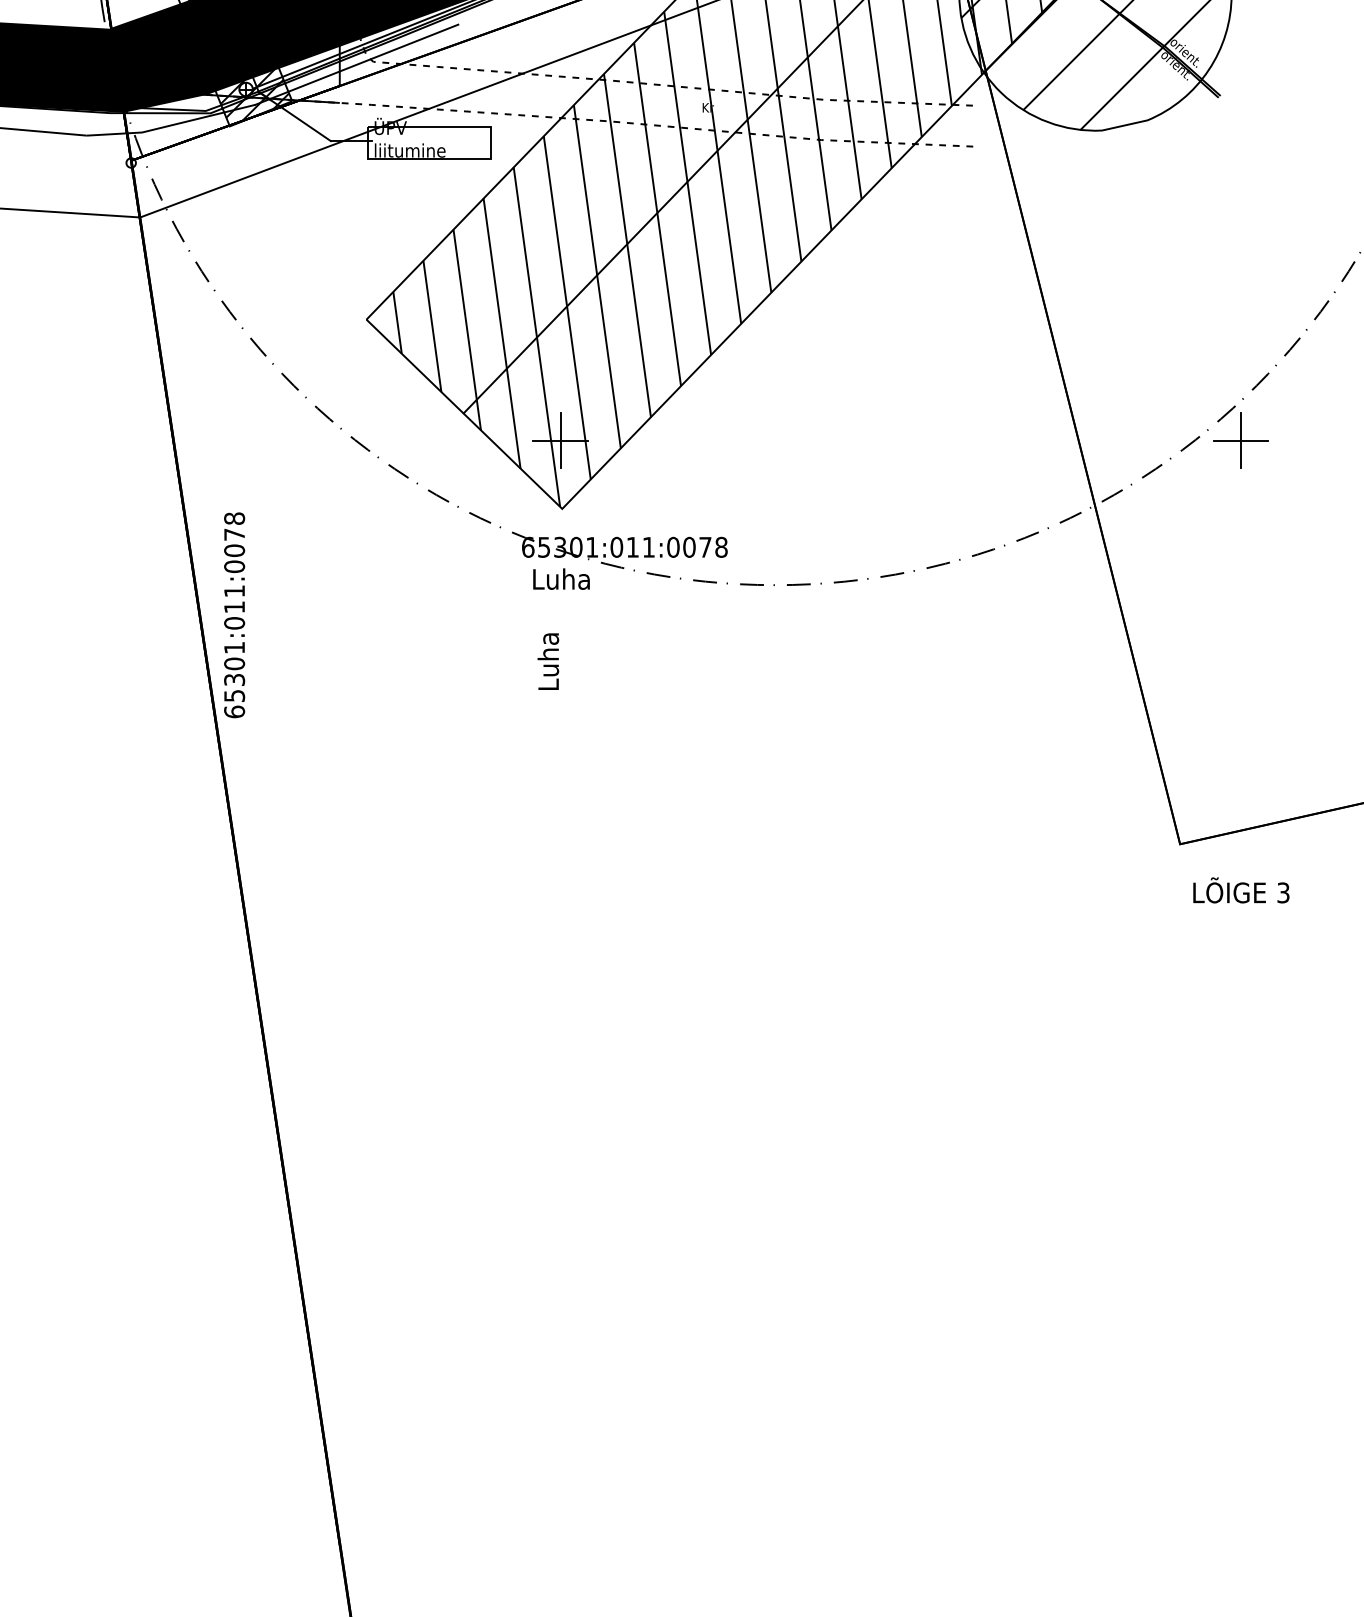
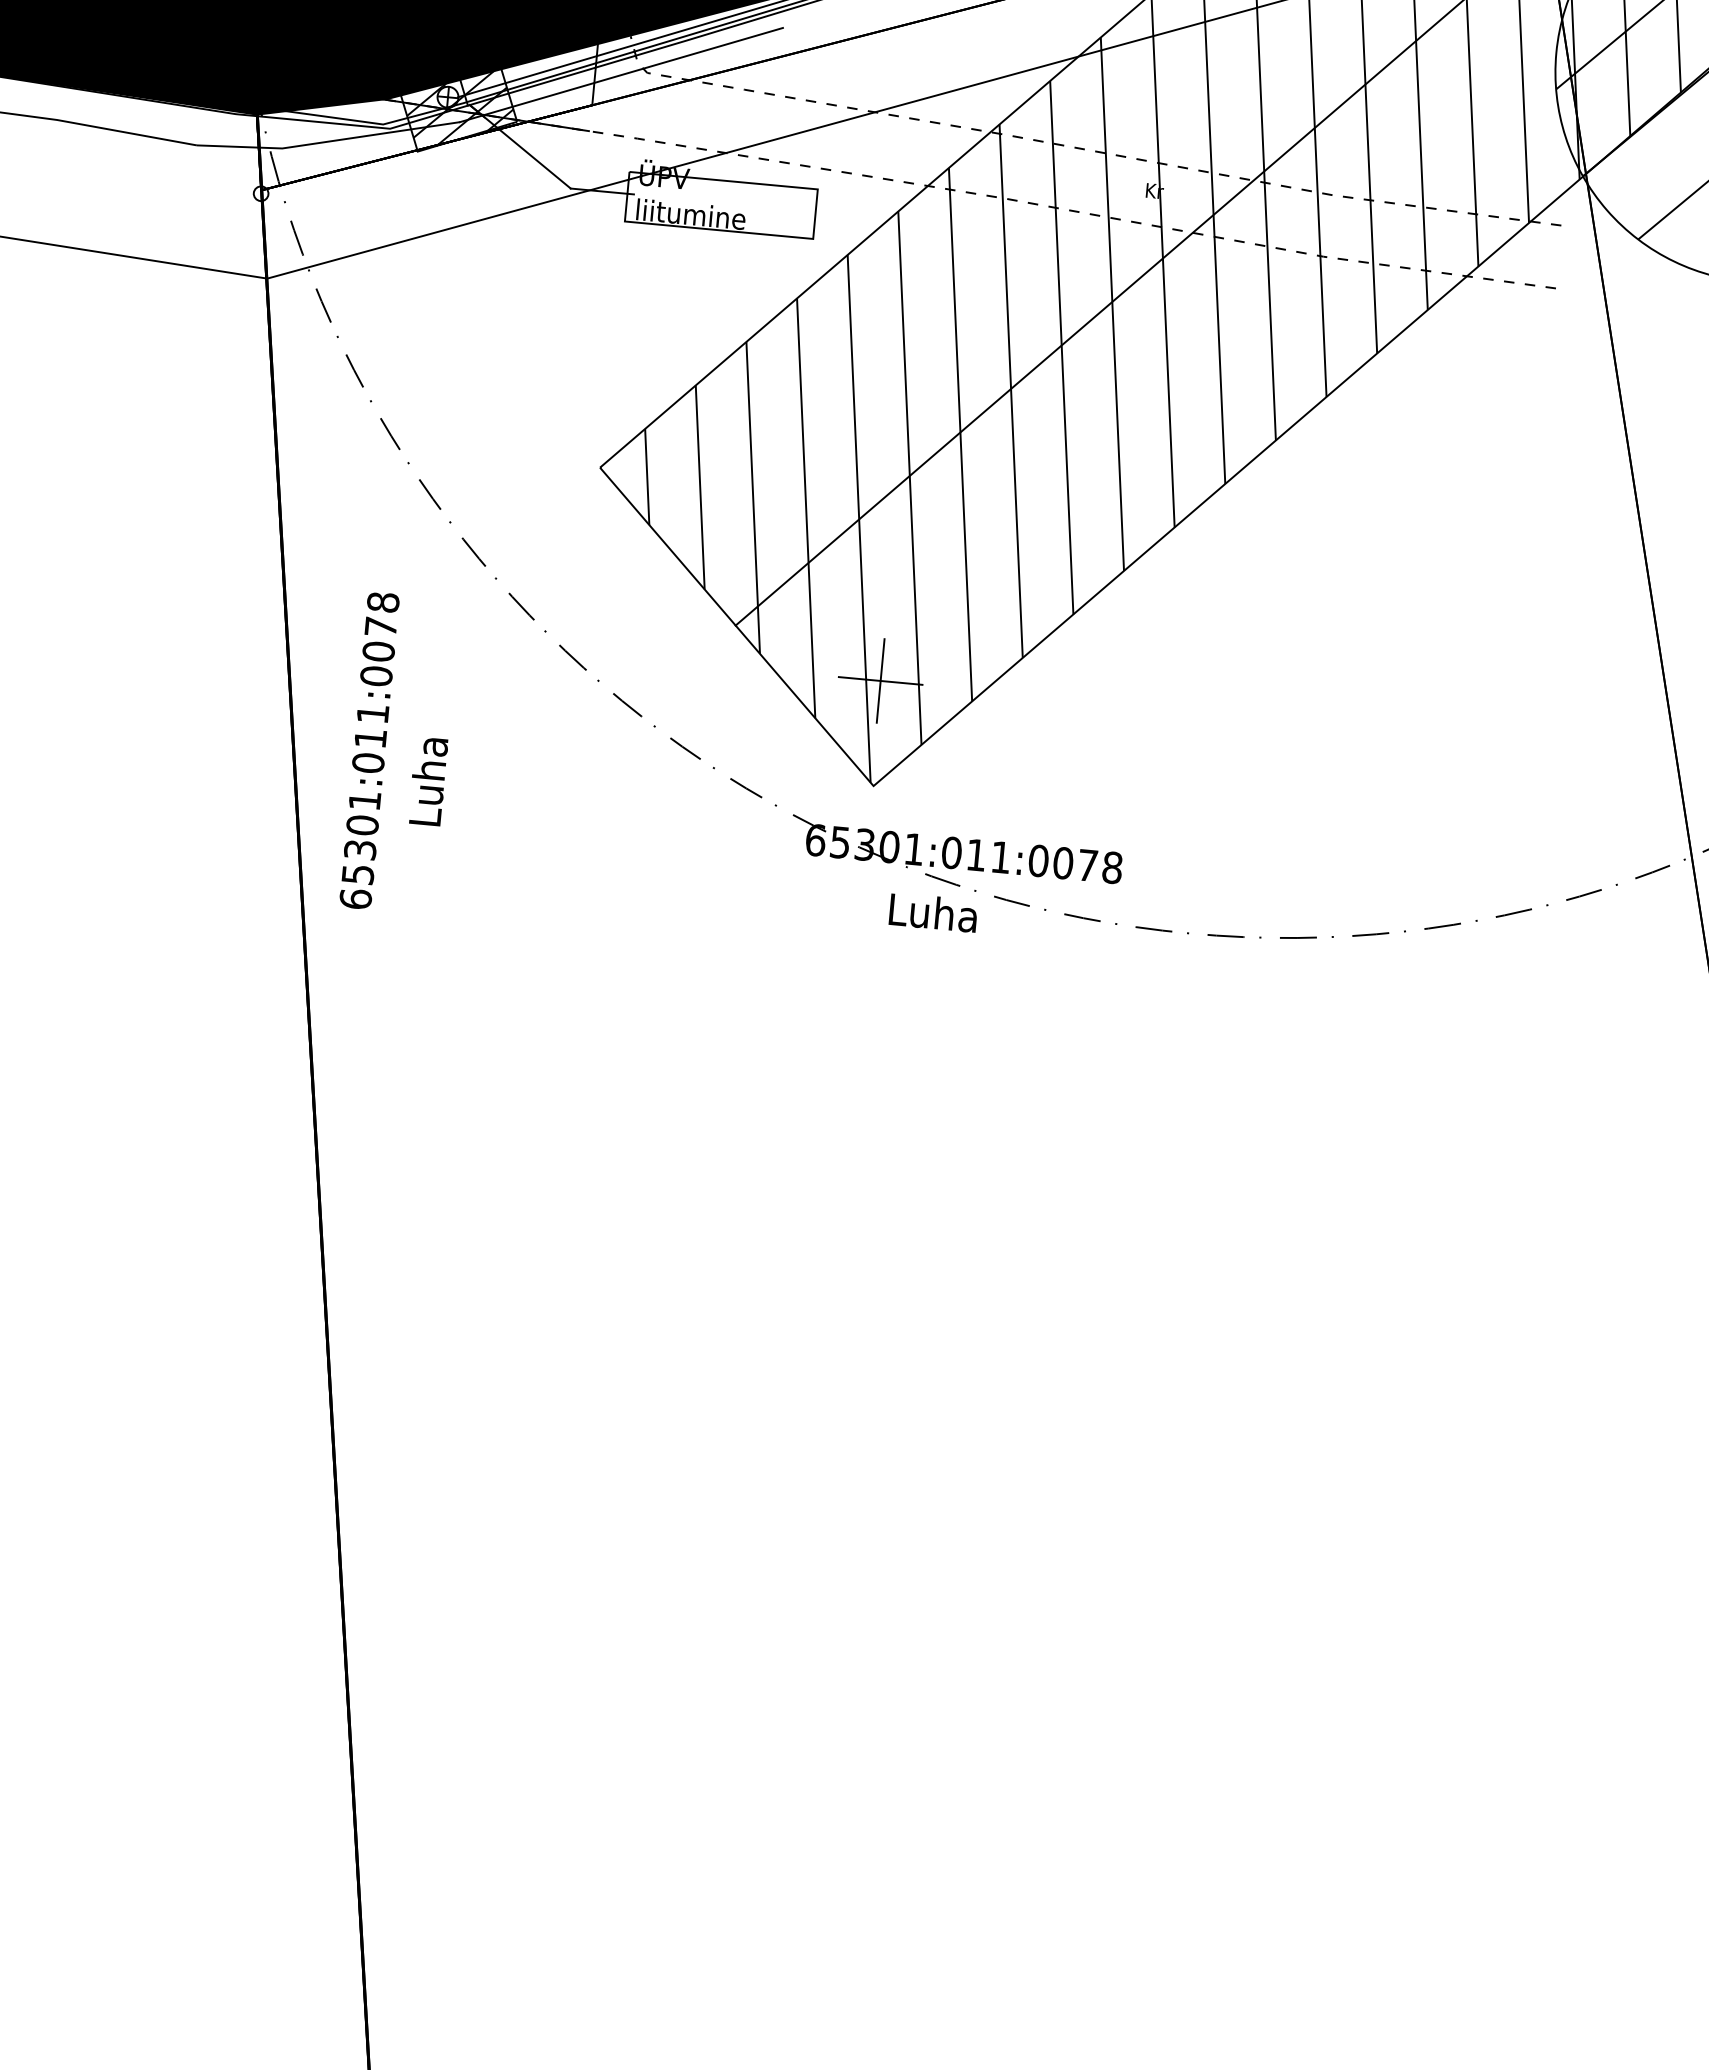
text: (561, 578) -> (933, 911), moved
text: (234, 615) -> (369, 751), moved
text: (548, 661) -> (428, 781), moved

